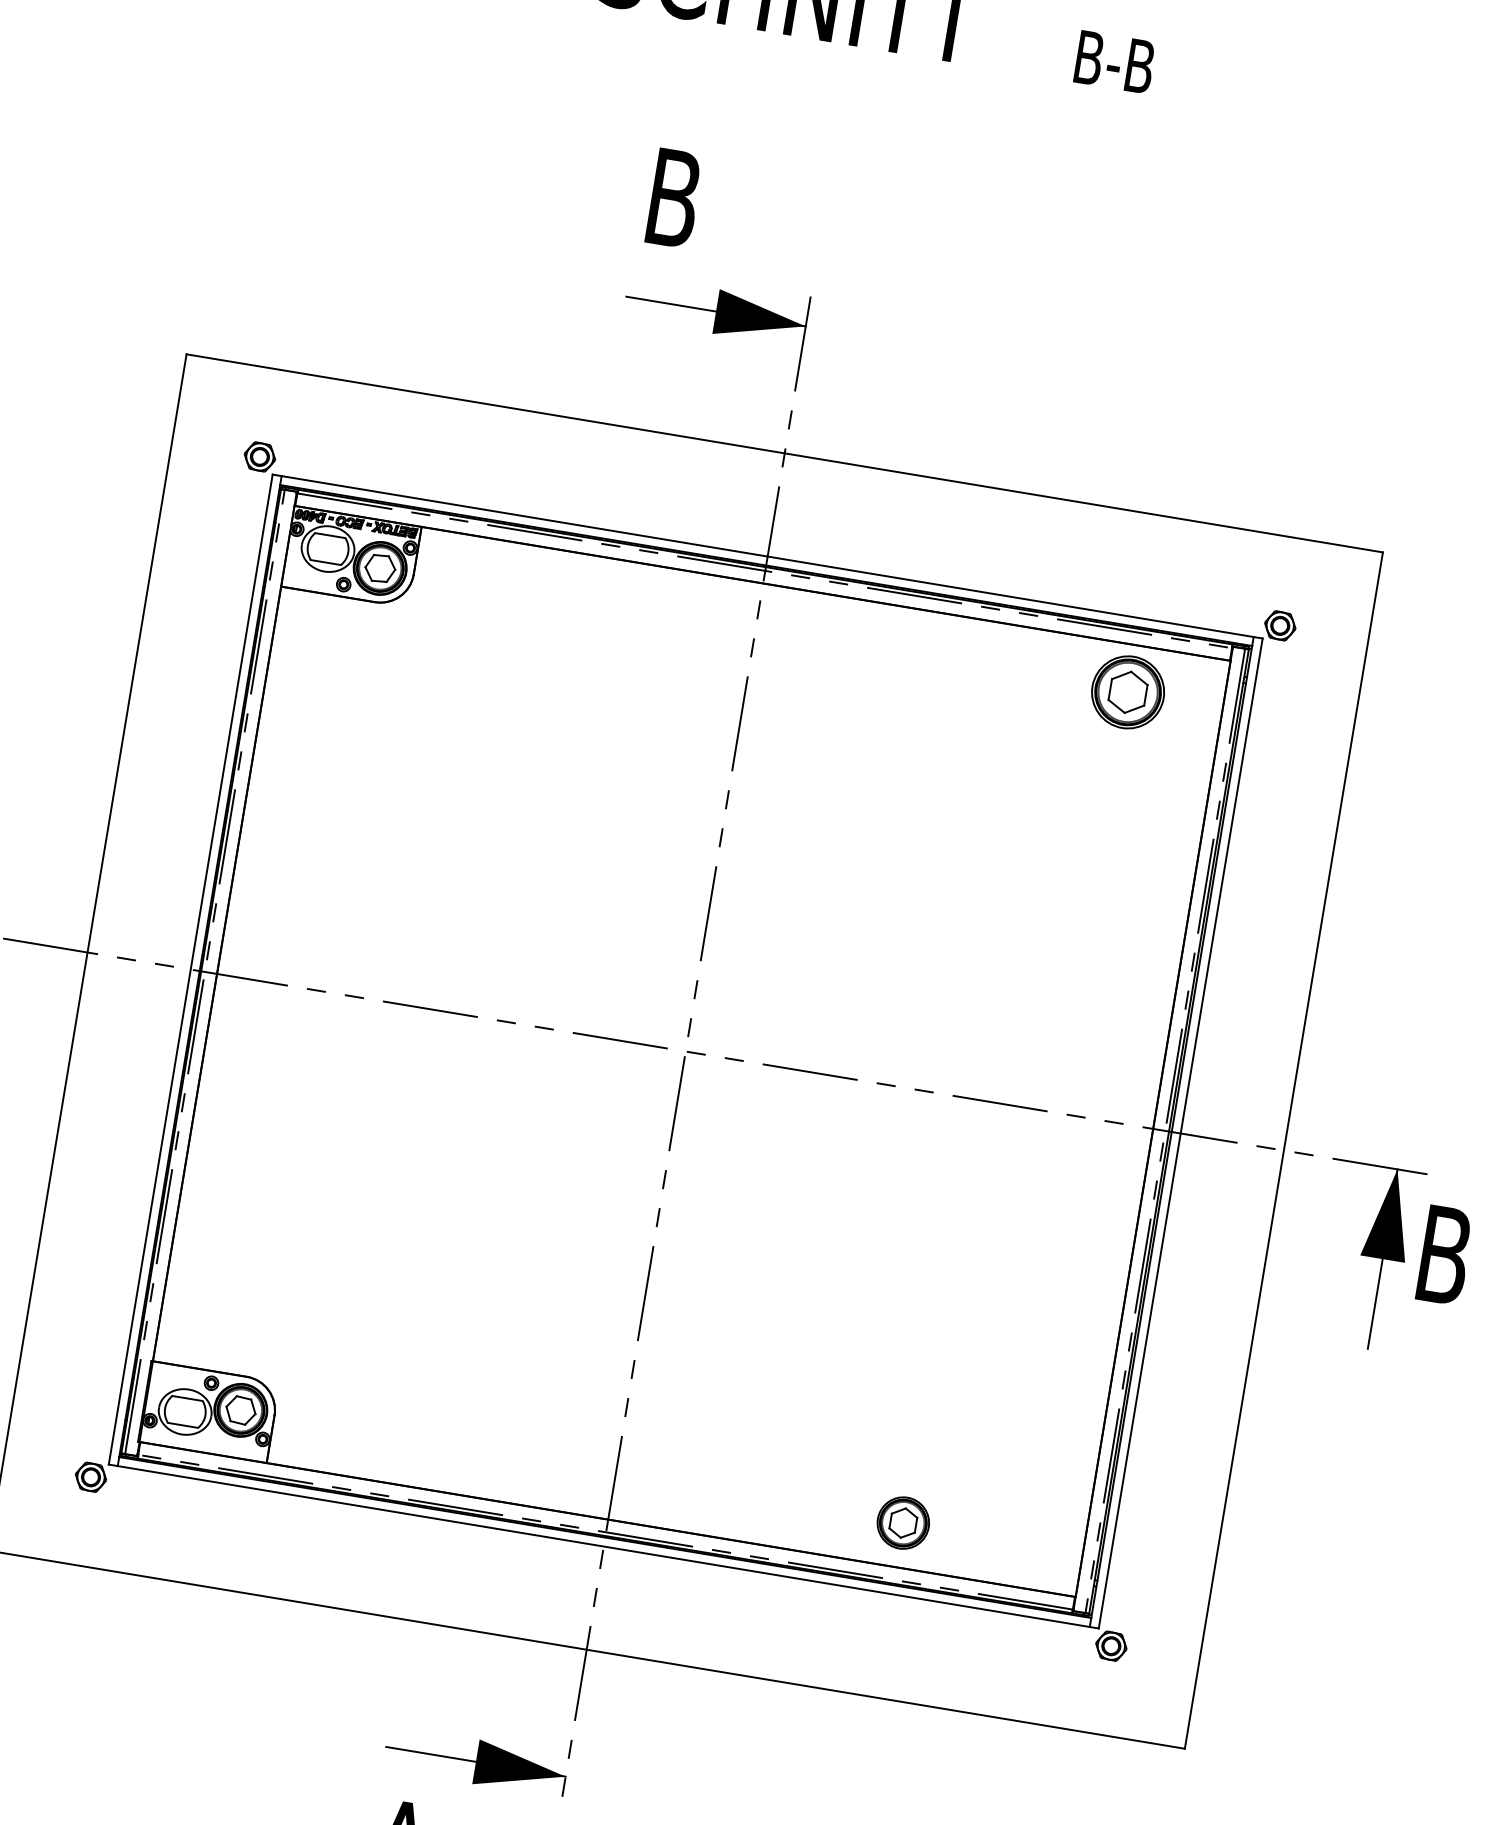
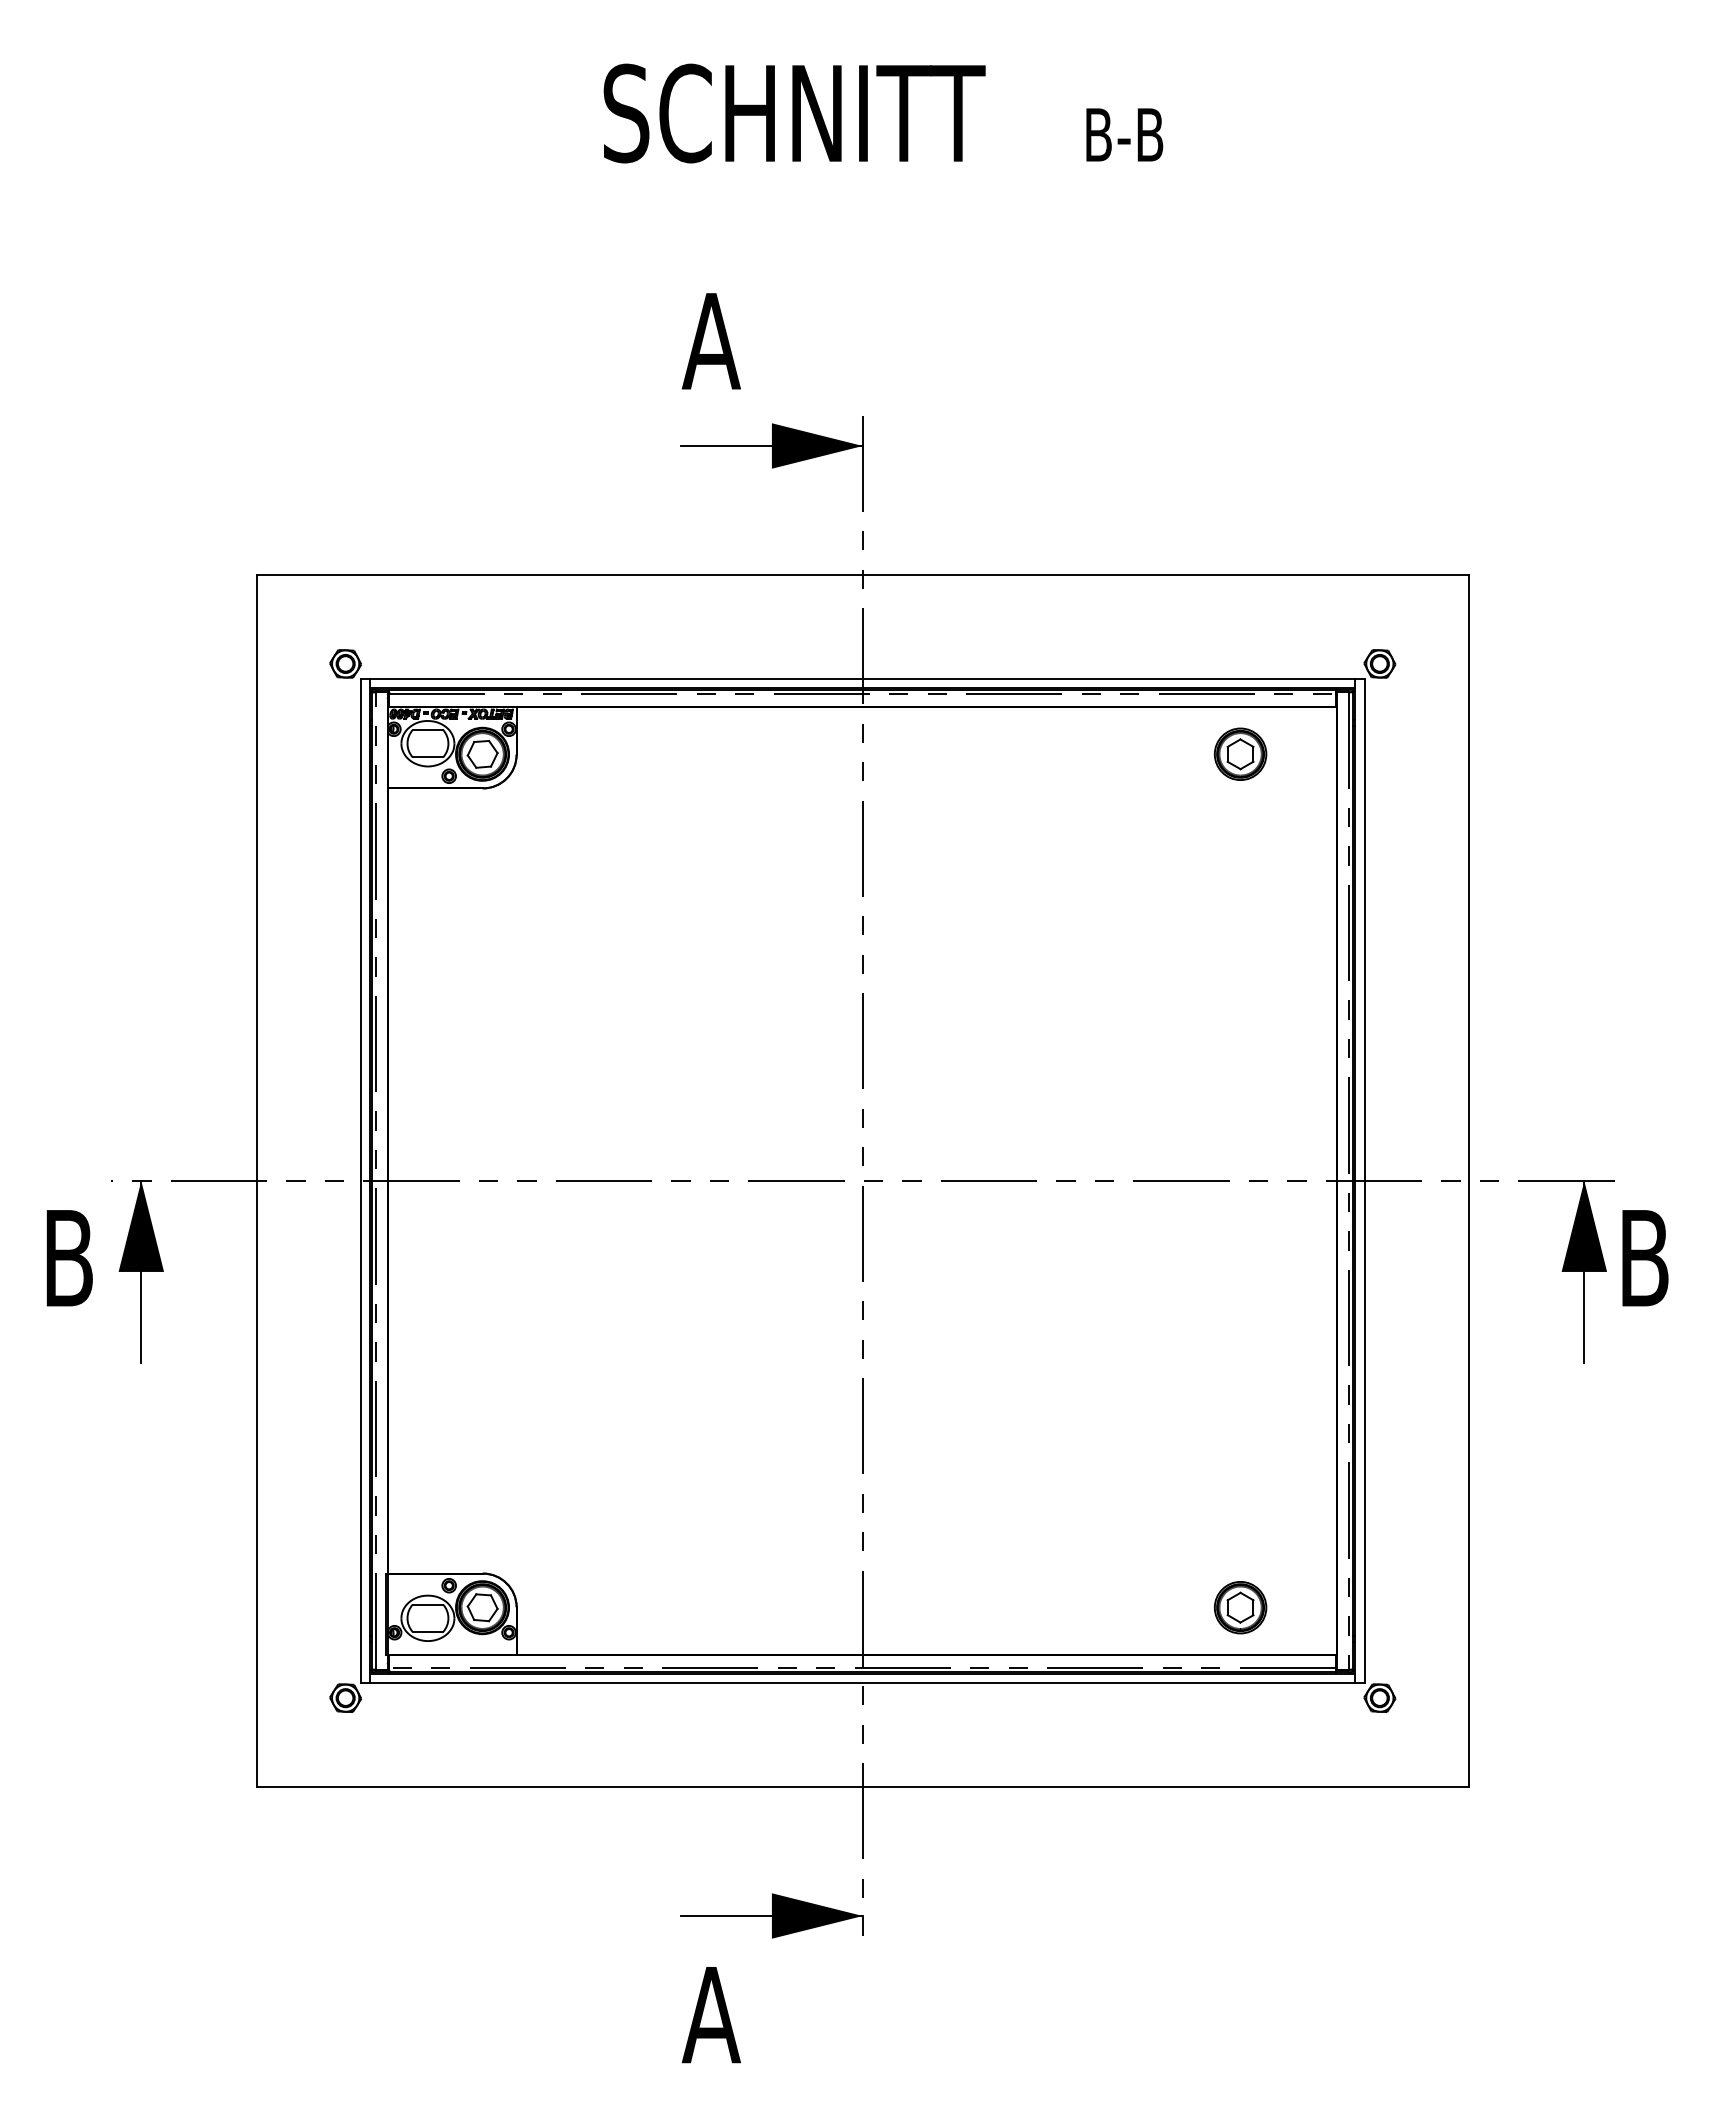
text: (672, 198) -> (710, 341), B -> A
part: (1128, 691) -> (1240, 753), size x0.71
part: (903, 1522) -> (1240, 1607), moved

